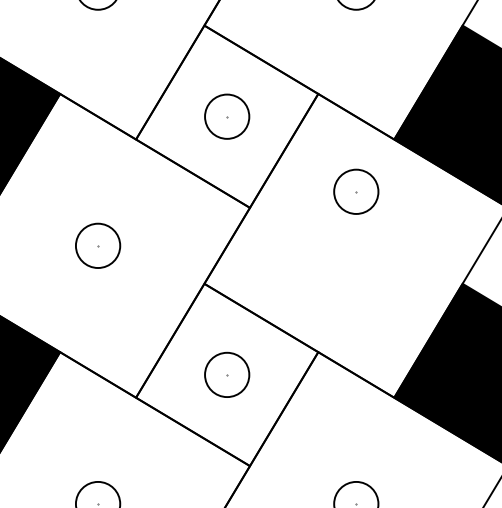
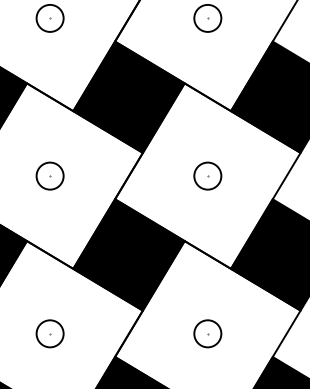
fill: (226, 115) -> (128, 96), added
part: (355, 190) -> (207, 175), moved
fill: (226, 374) -> (128, 254), added

